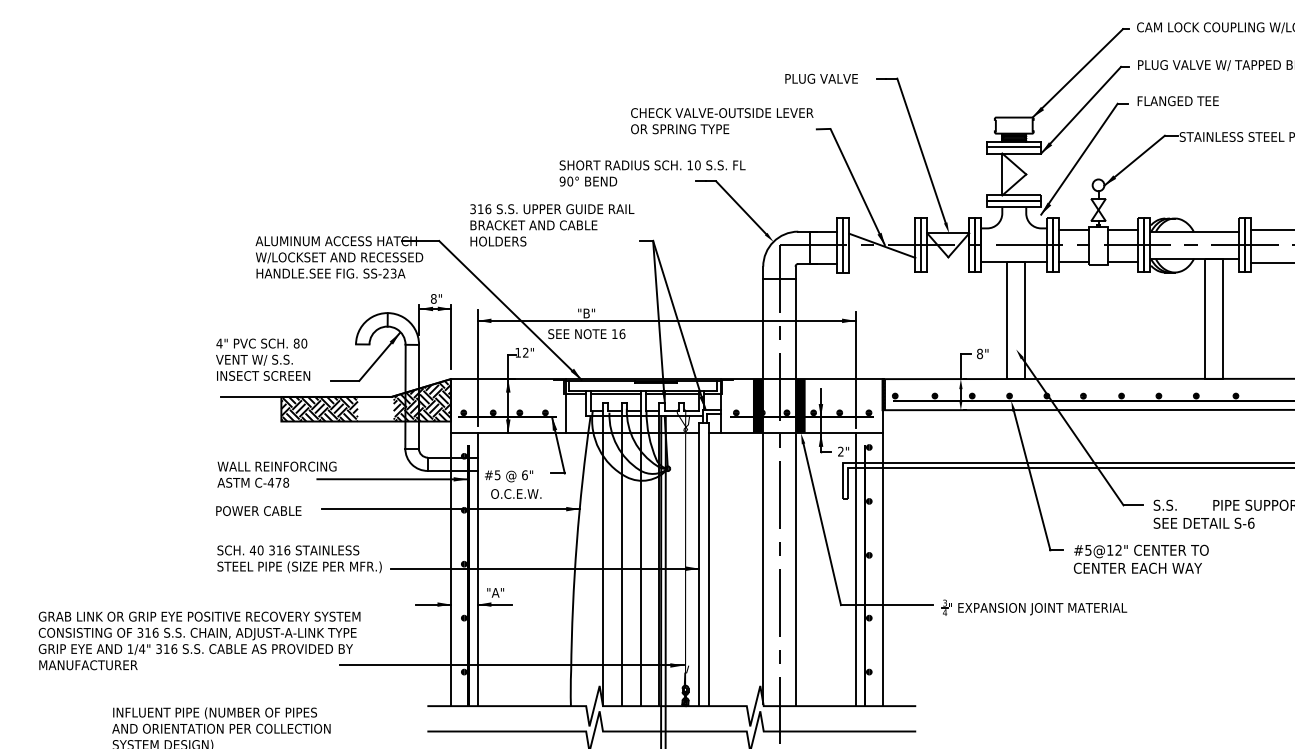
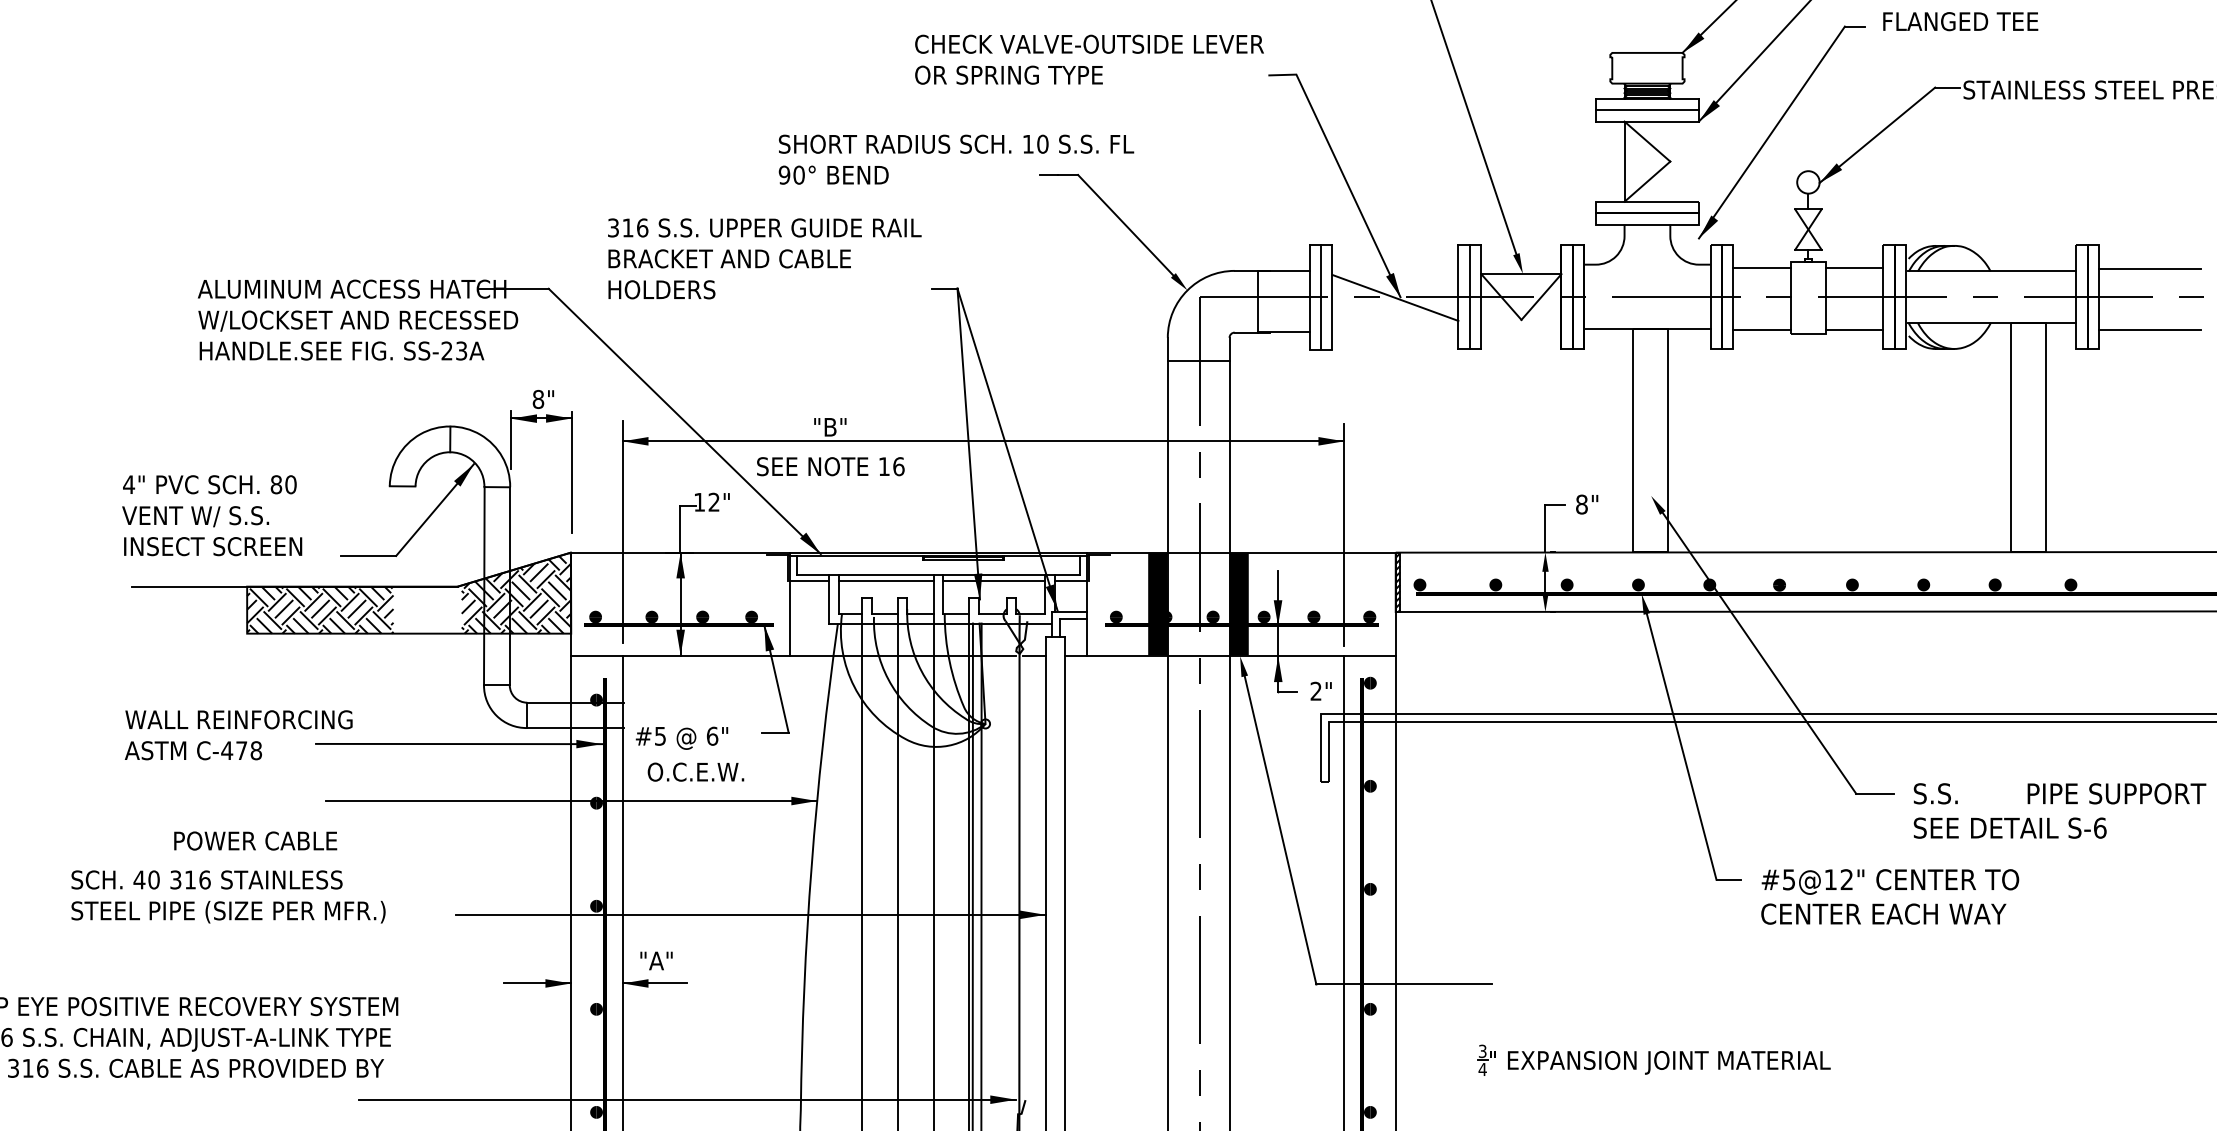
text: (258, 510) -> (255, 839), moved
text: (299, 559) -> (228, 897), moved
part: (1034, 607) -> (1653, 1059), moved

